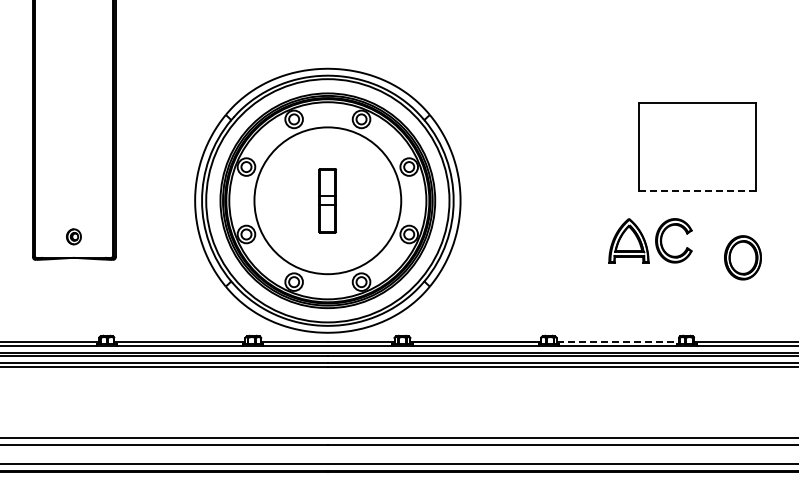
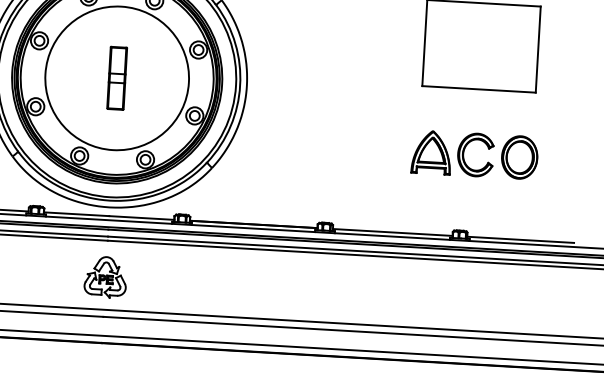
line: (697, 190) -> (479, 89), dashed -> solid
part: (650, 240) -> (452, 153), moved
line: (618, 341) -> (393, 232), dashed -> solid
part: (327, 403) -> (105, 276), added

